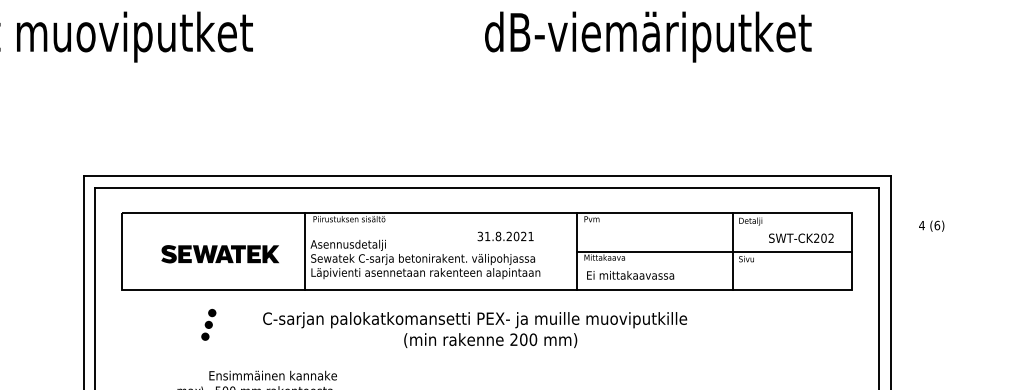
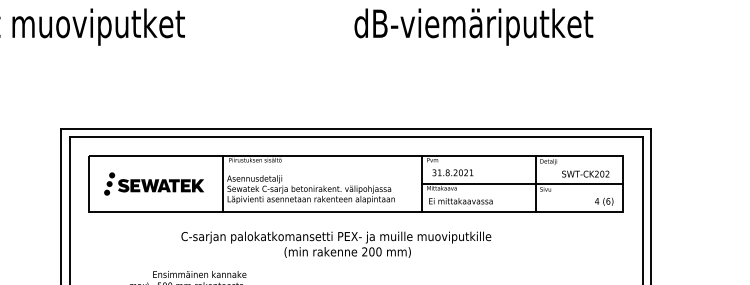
text: (931, 225) -> (604, 201), moved
text: (505, 236) -> (452, 172), moved
part: (208, 324) -> (109, 183), moved
text: (475, 330) -> (336, 245), moved

